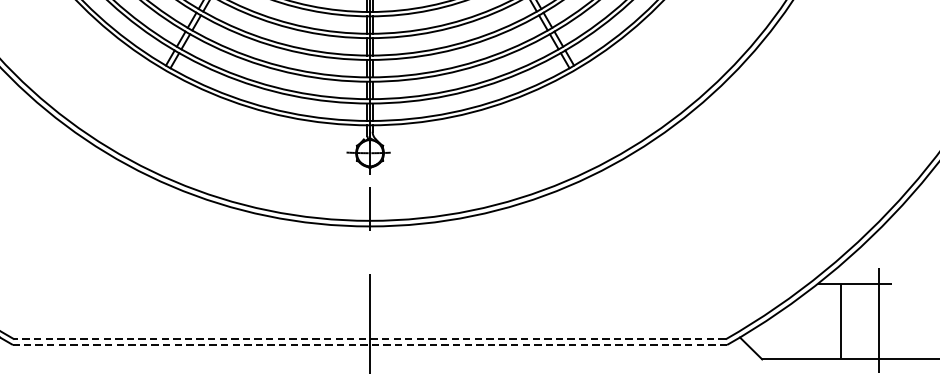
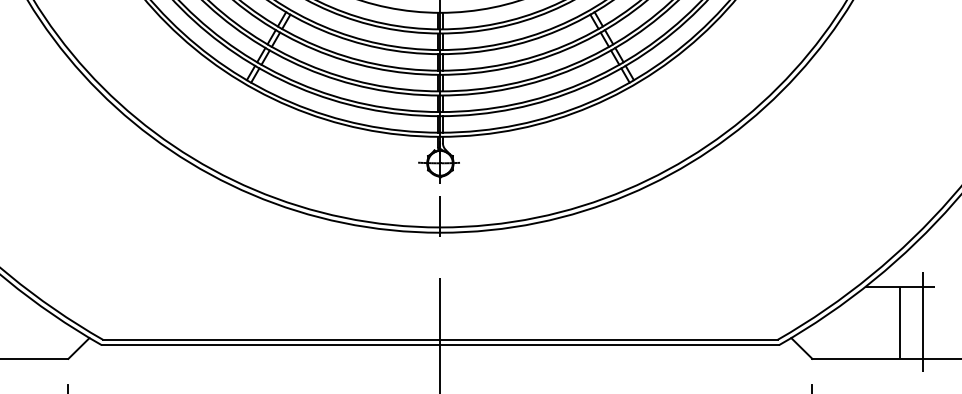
line: (840, 321) -> (899, 322), moved
line: (369, 339) -> (439, 339), dashed -> solid
line: (370, 345) -> (440, 345), dashed -> solid

